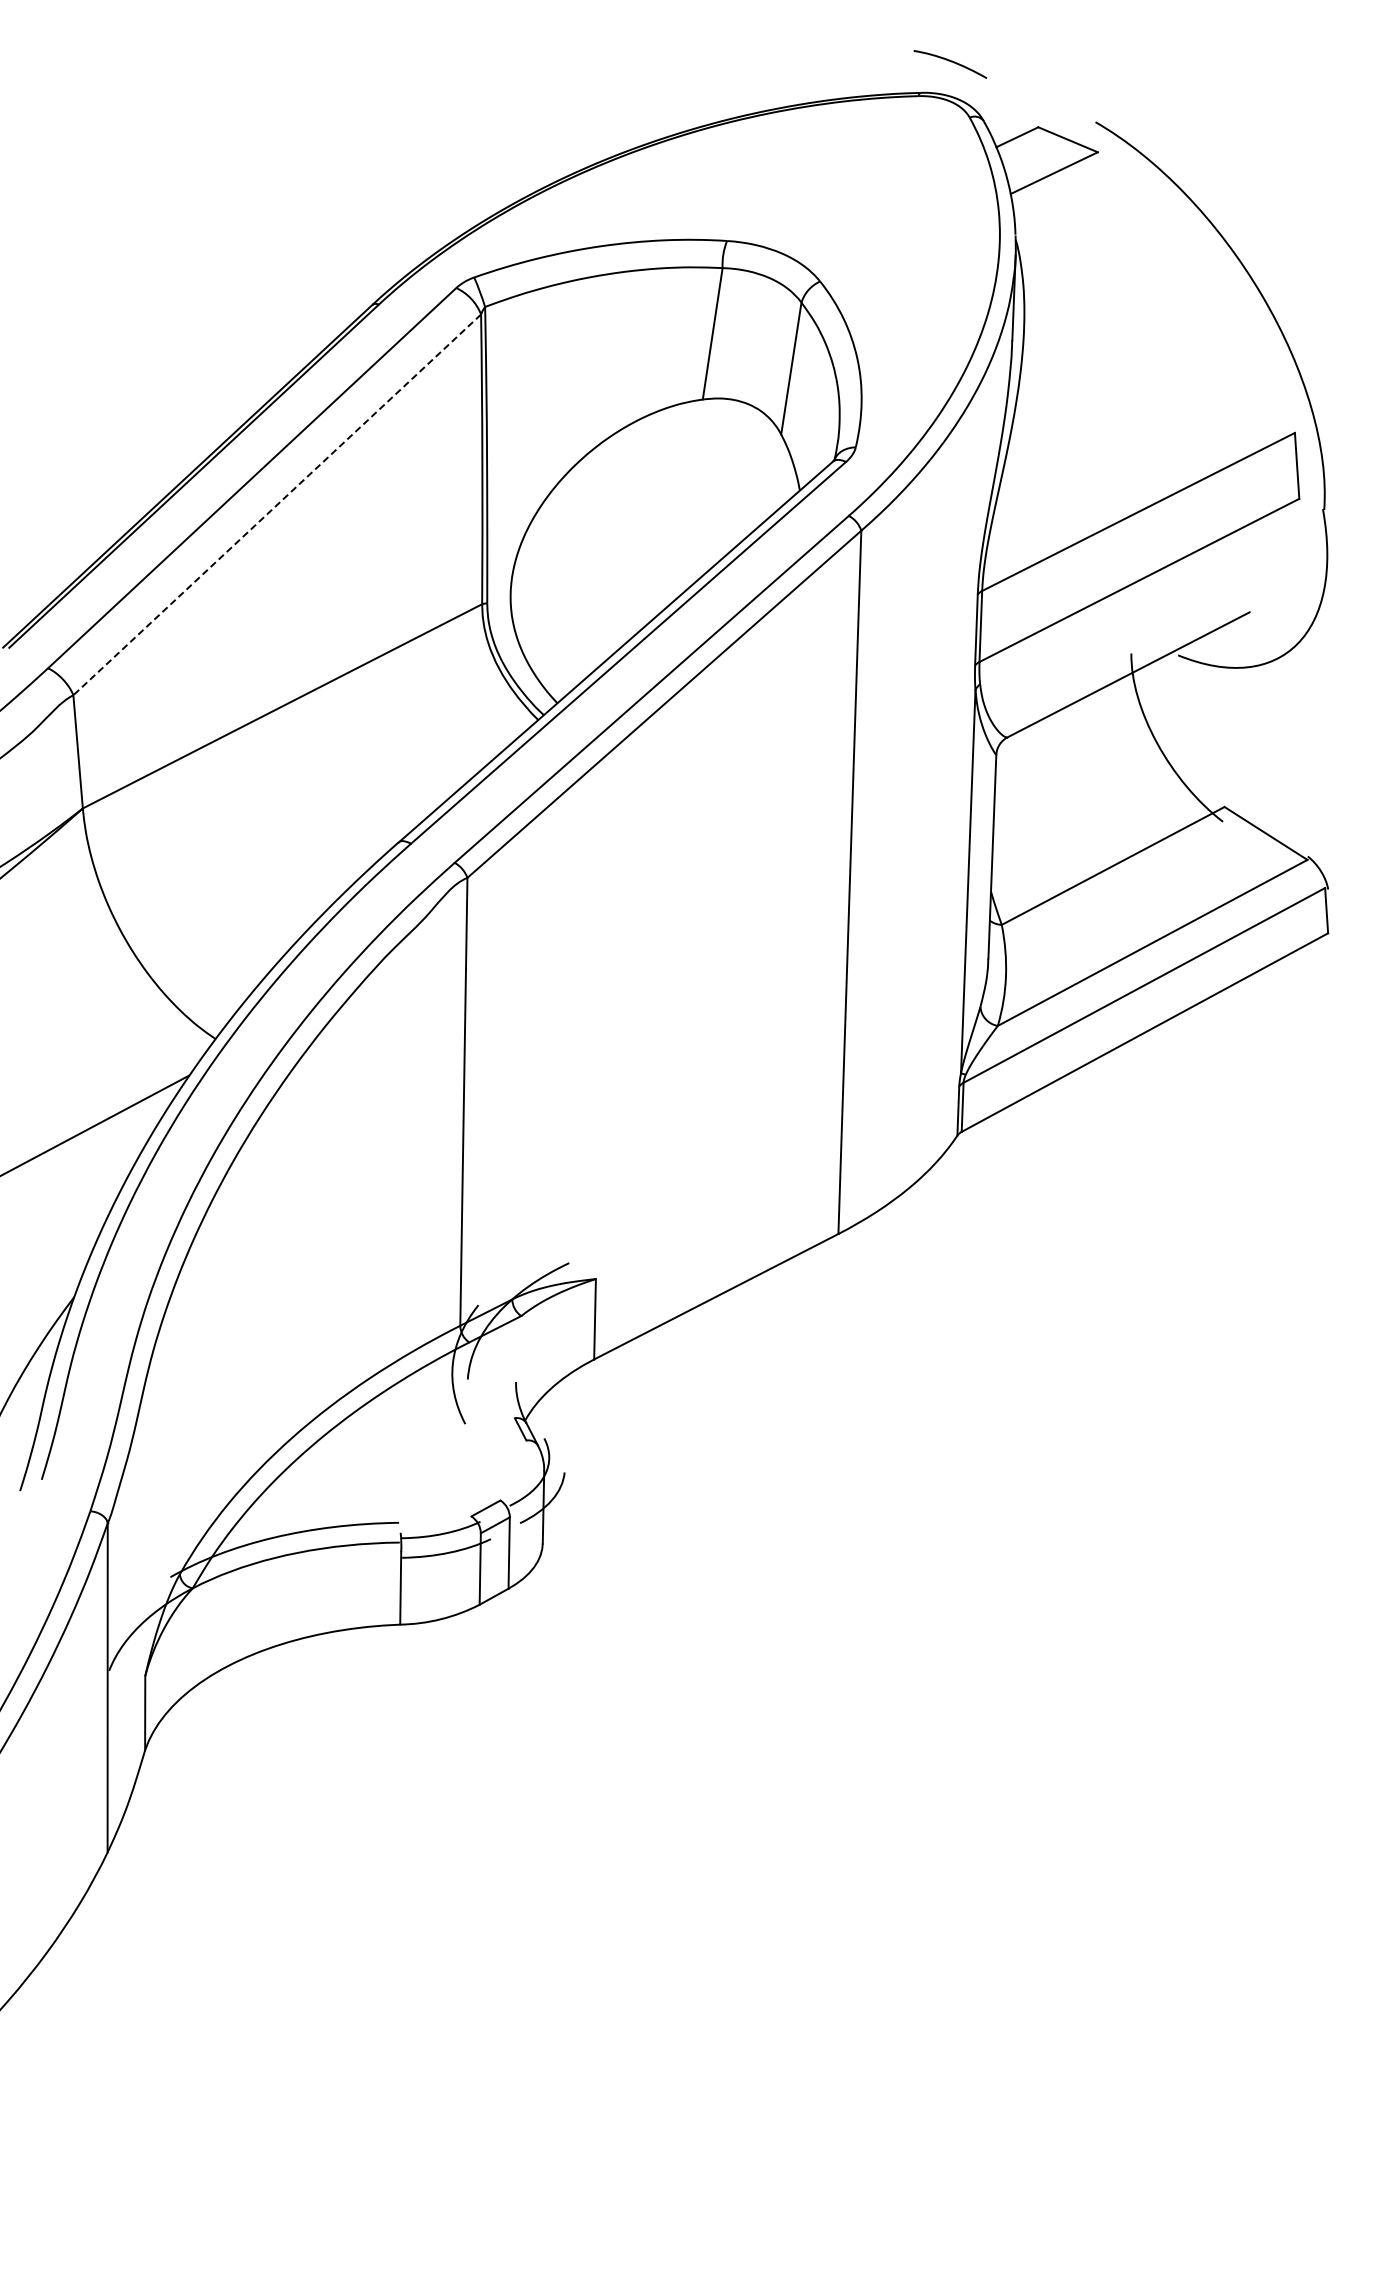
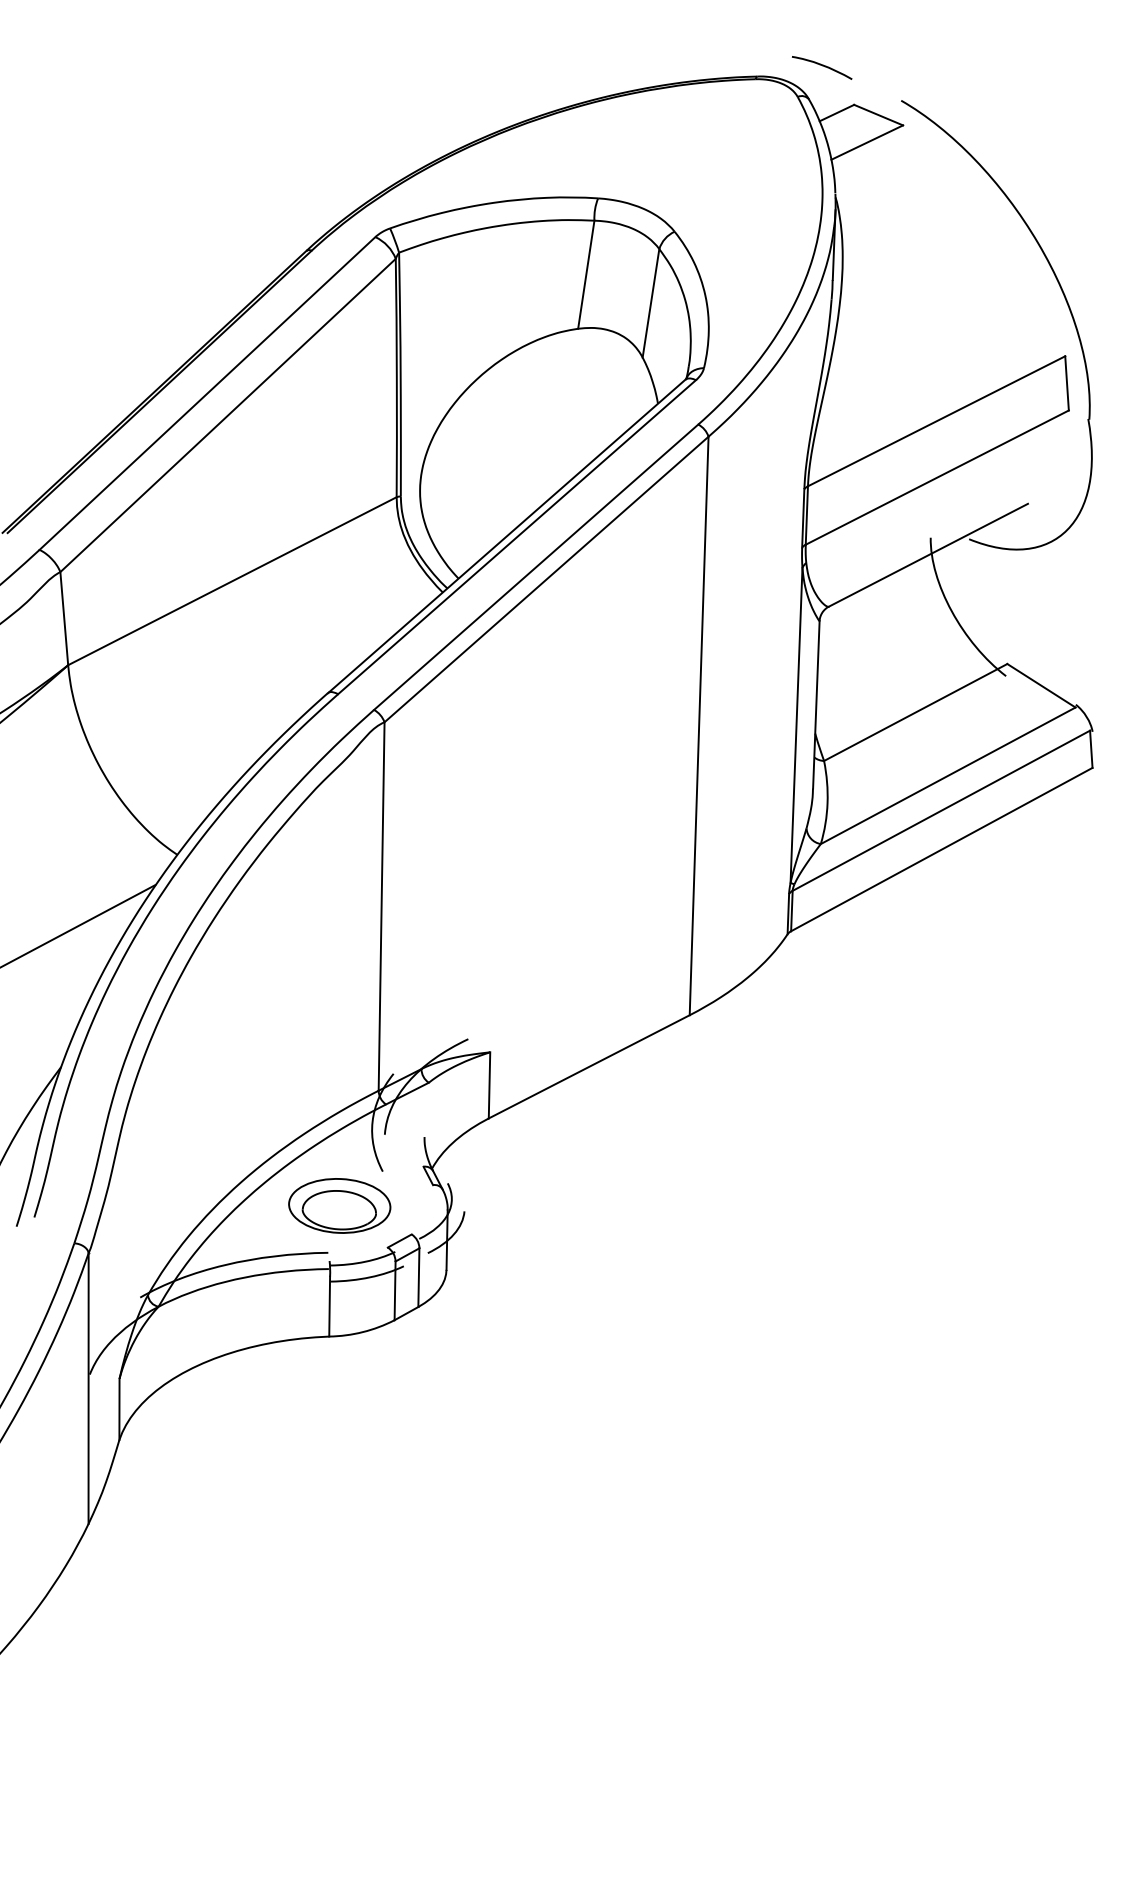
curve: (951, 62) -> (823, 66), moved
line: (277, 504) -> (228, 415), dashed -> solid
part: (412, 1465) -> (339, 1205), added

